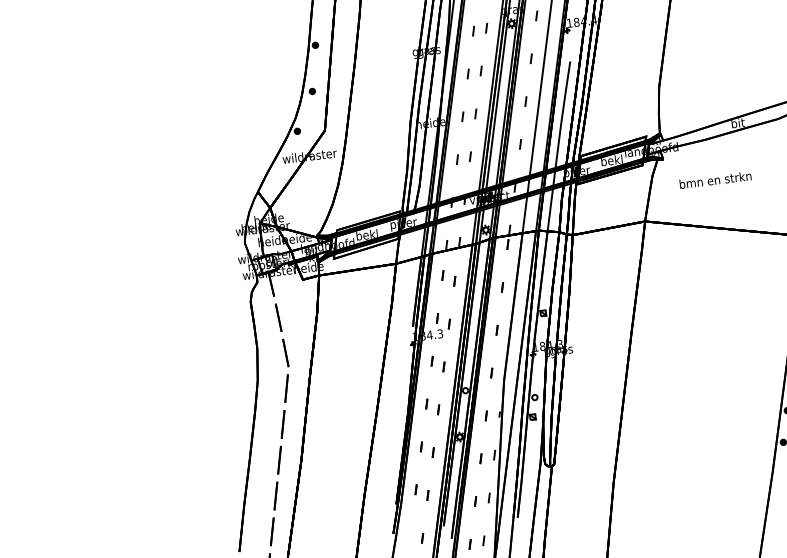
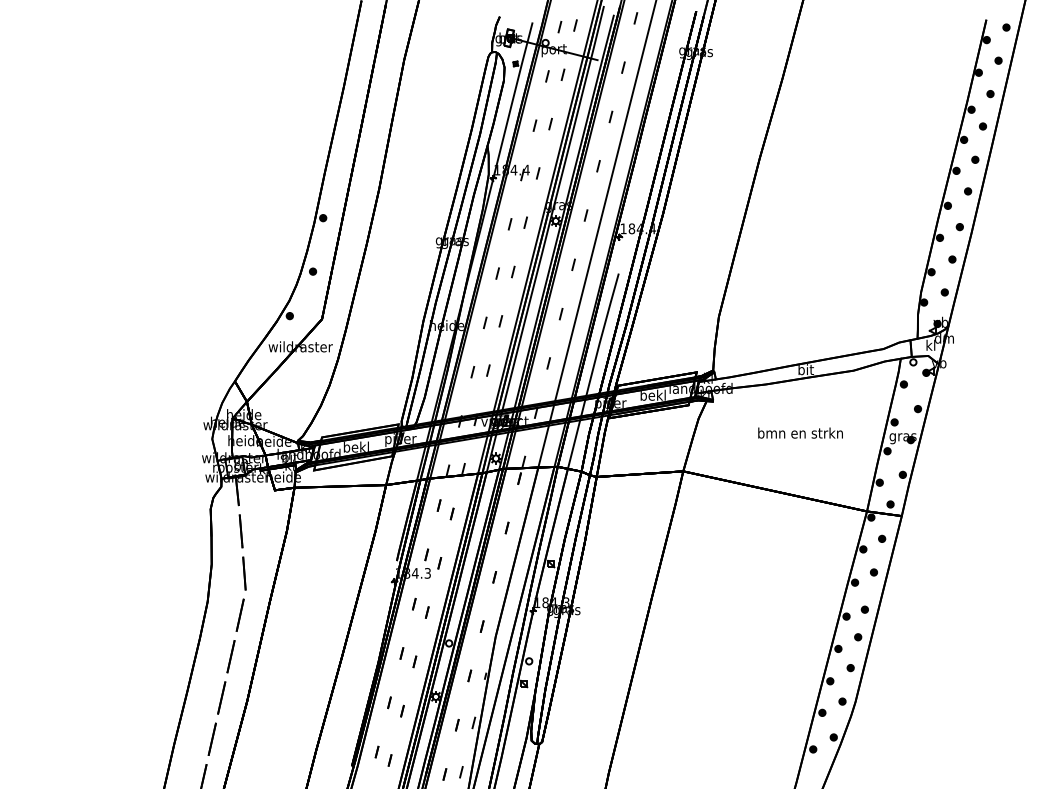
text: (715, 179) -> (800, 432), moved

